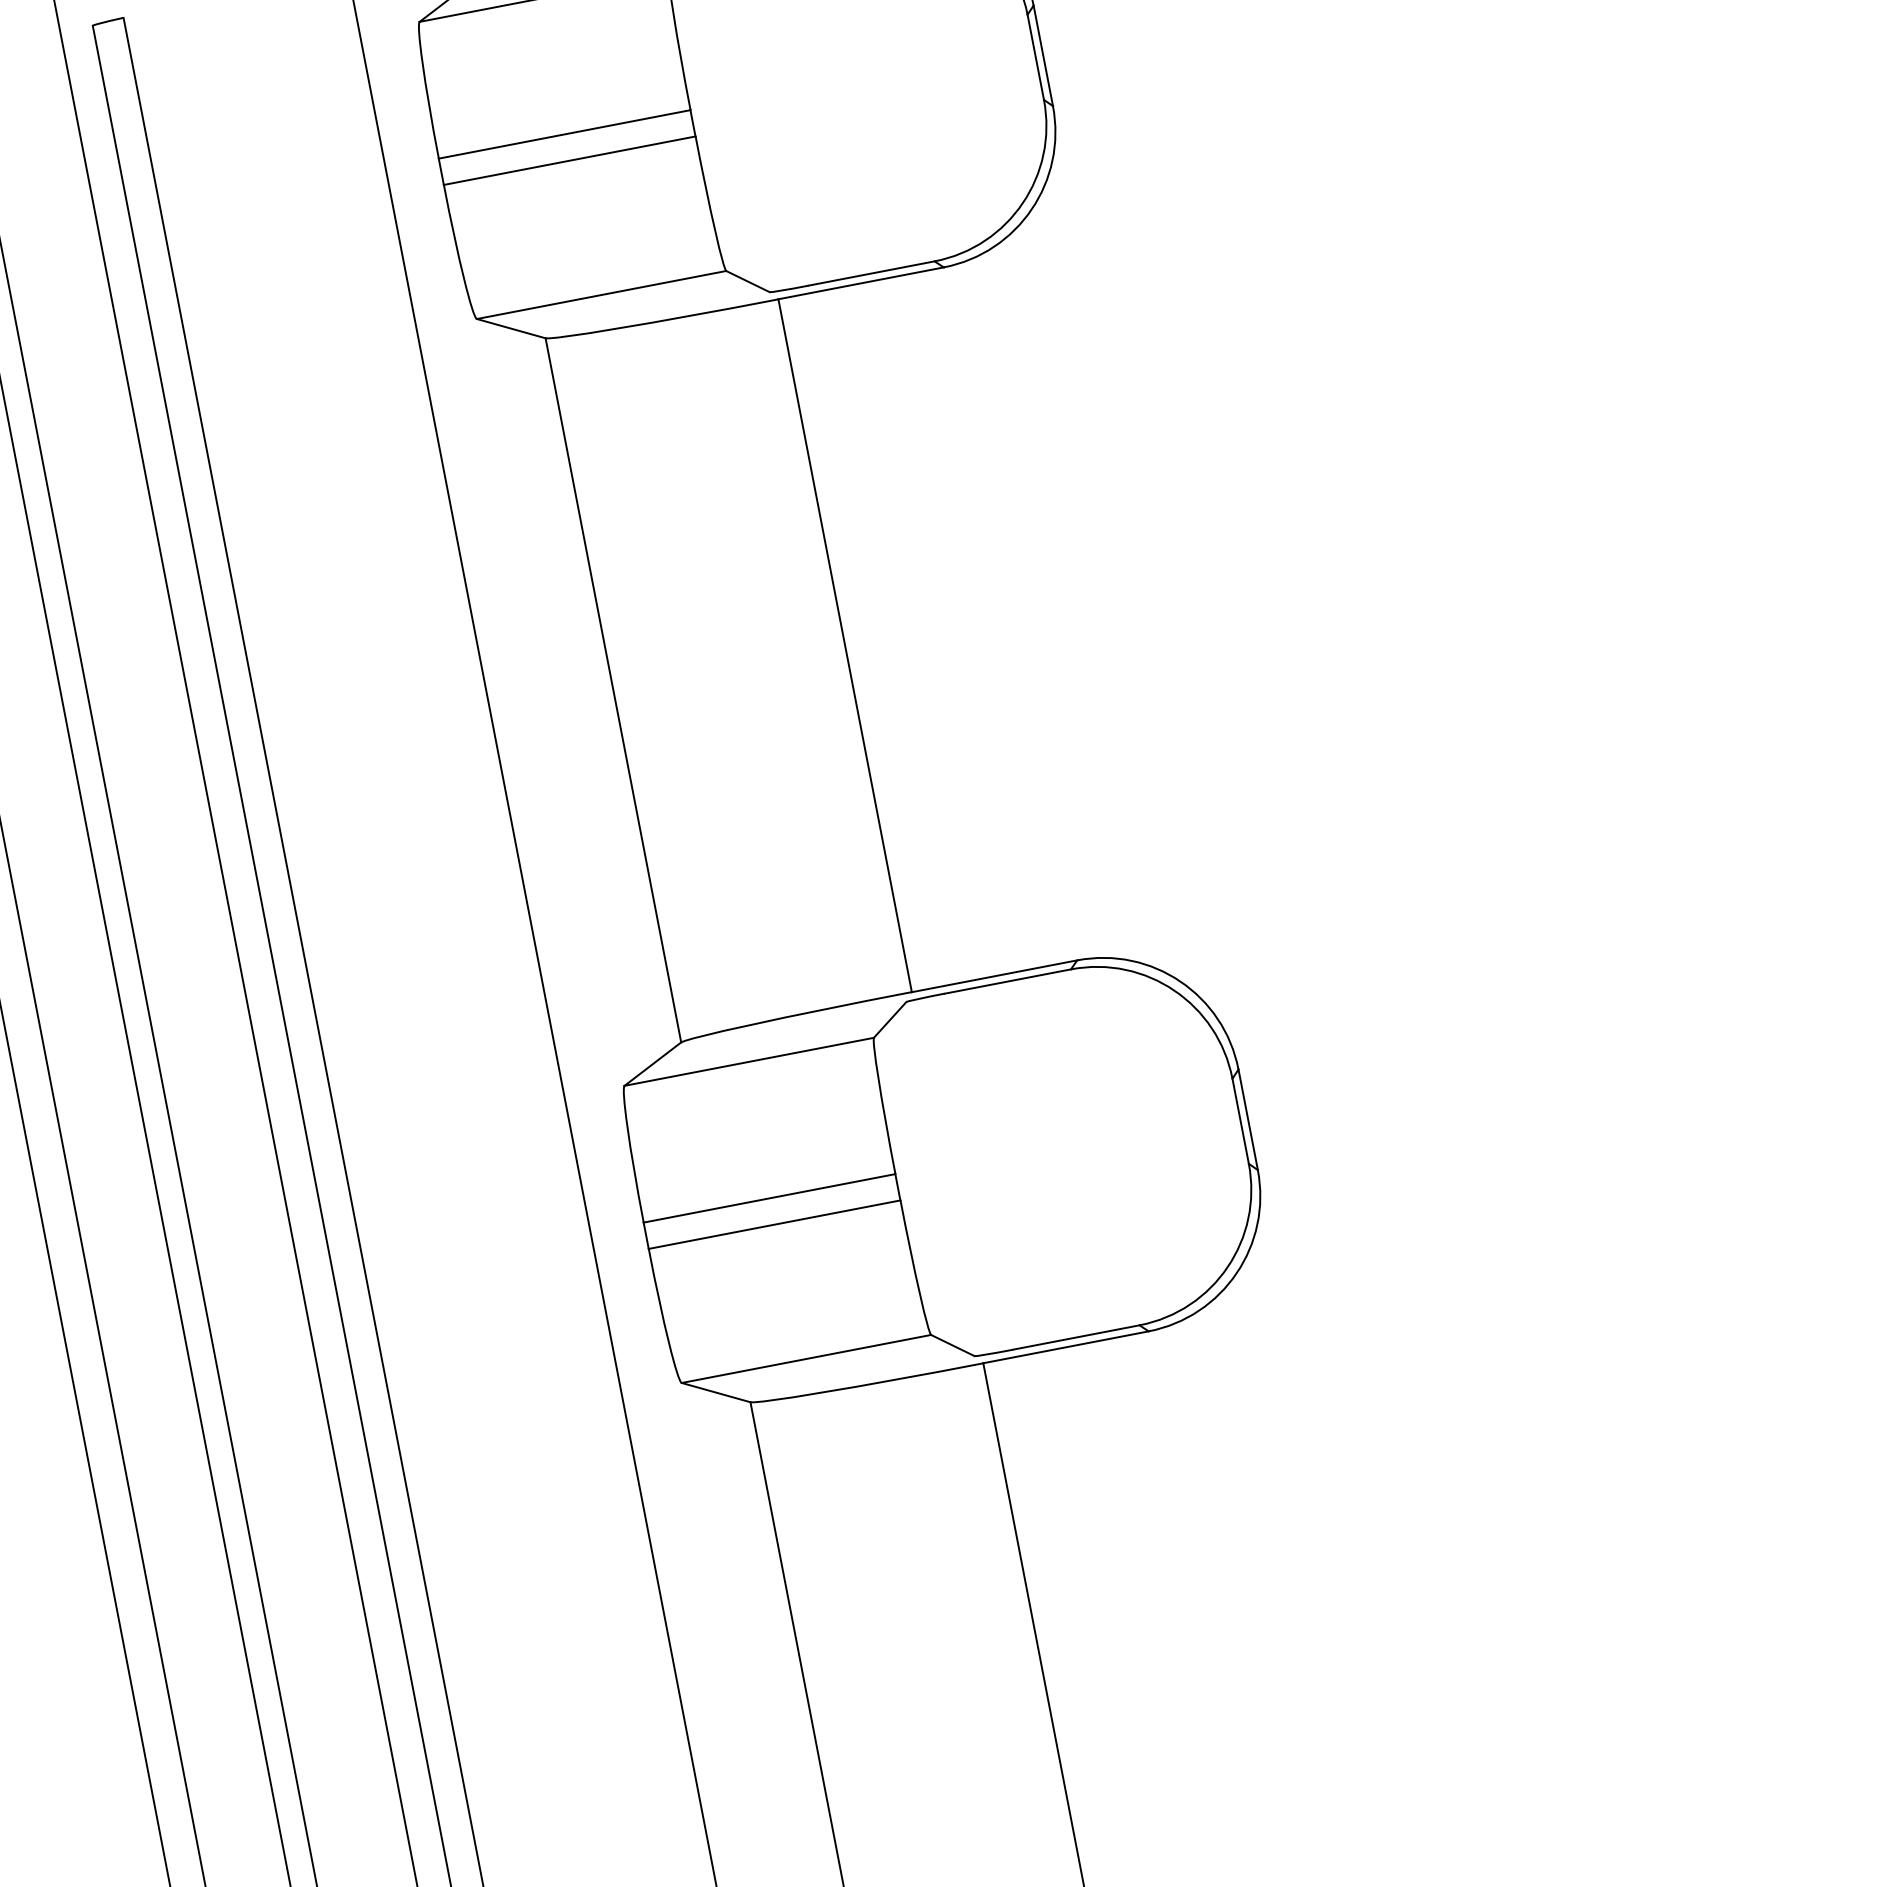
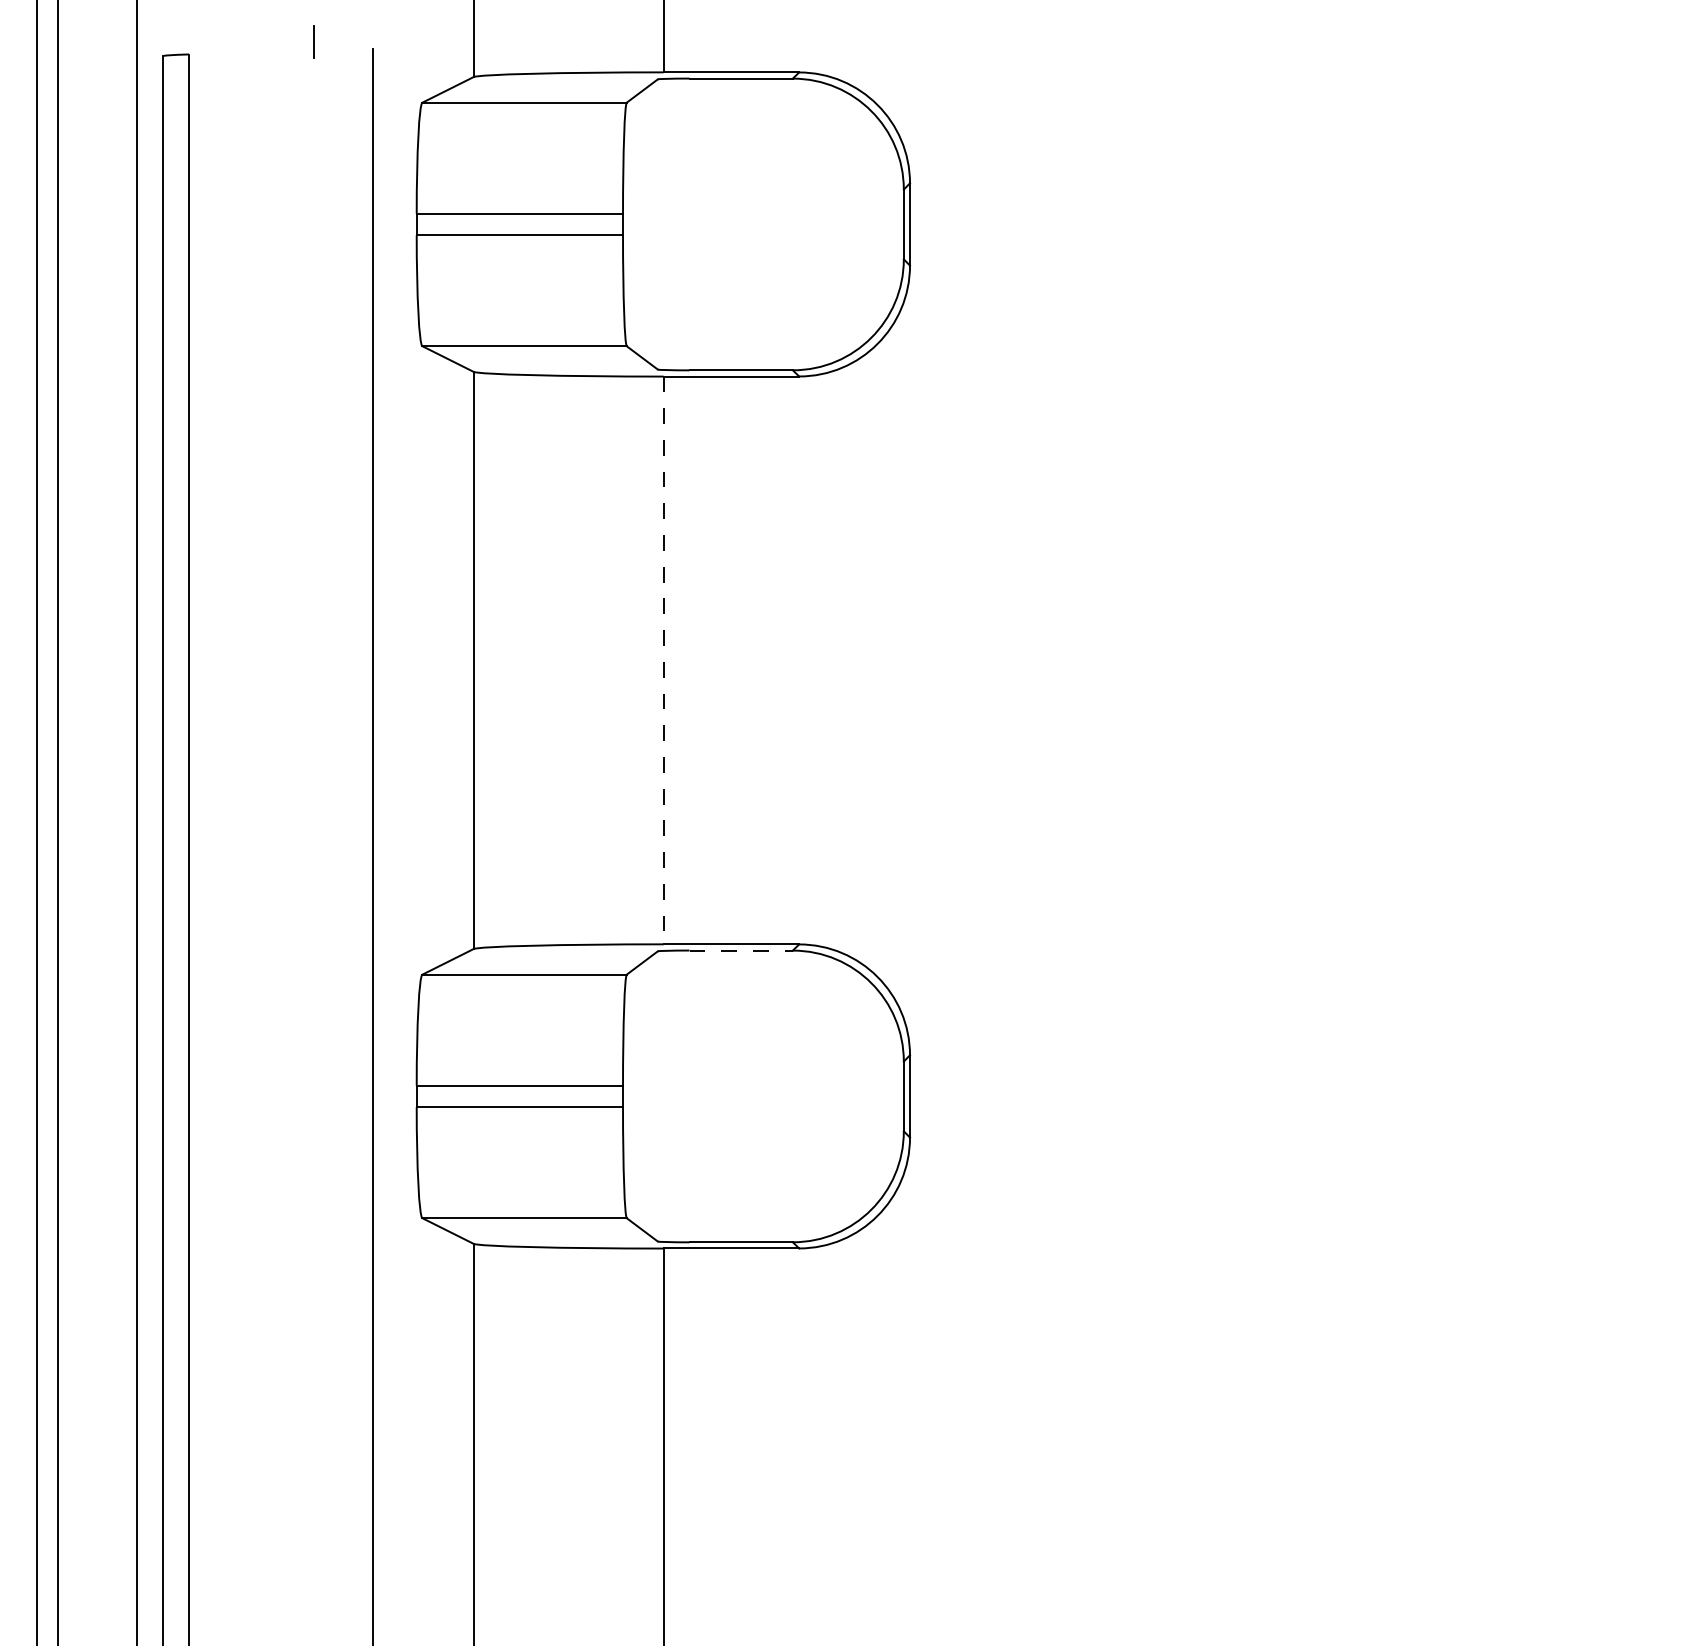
line: (844, 645) -> (663, 660), solid -> dashed
line: (1008, 981) -> (741, 950), solid -> dashed

